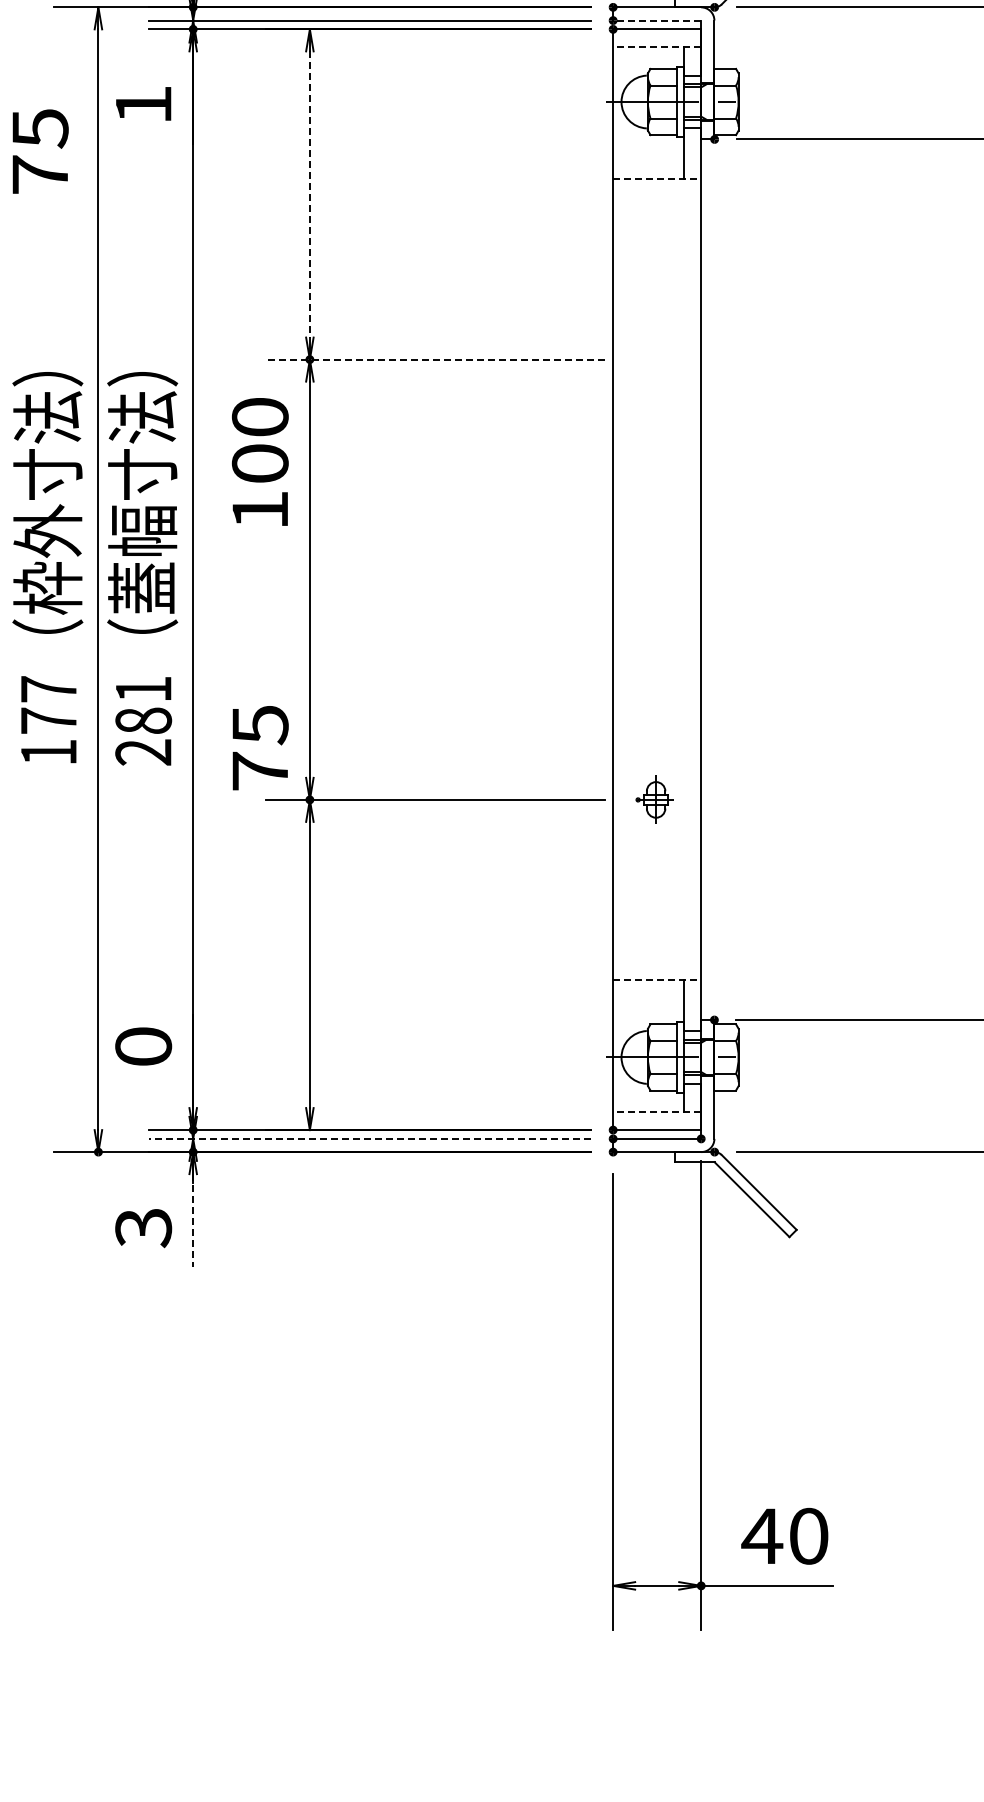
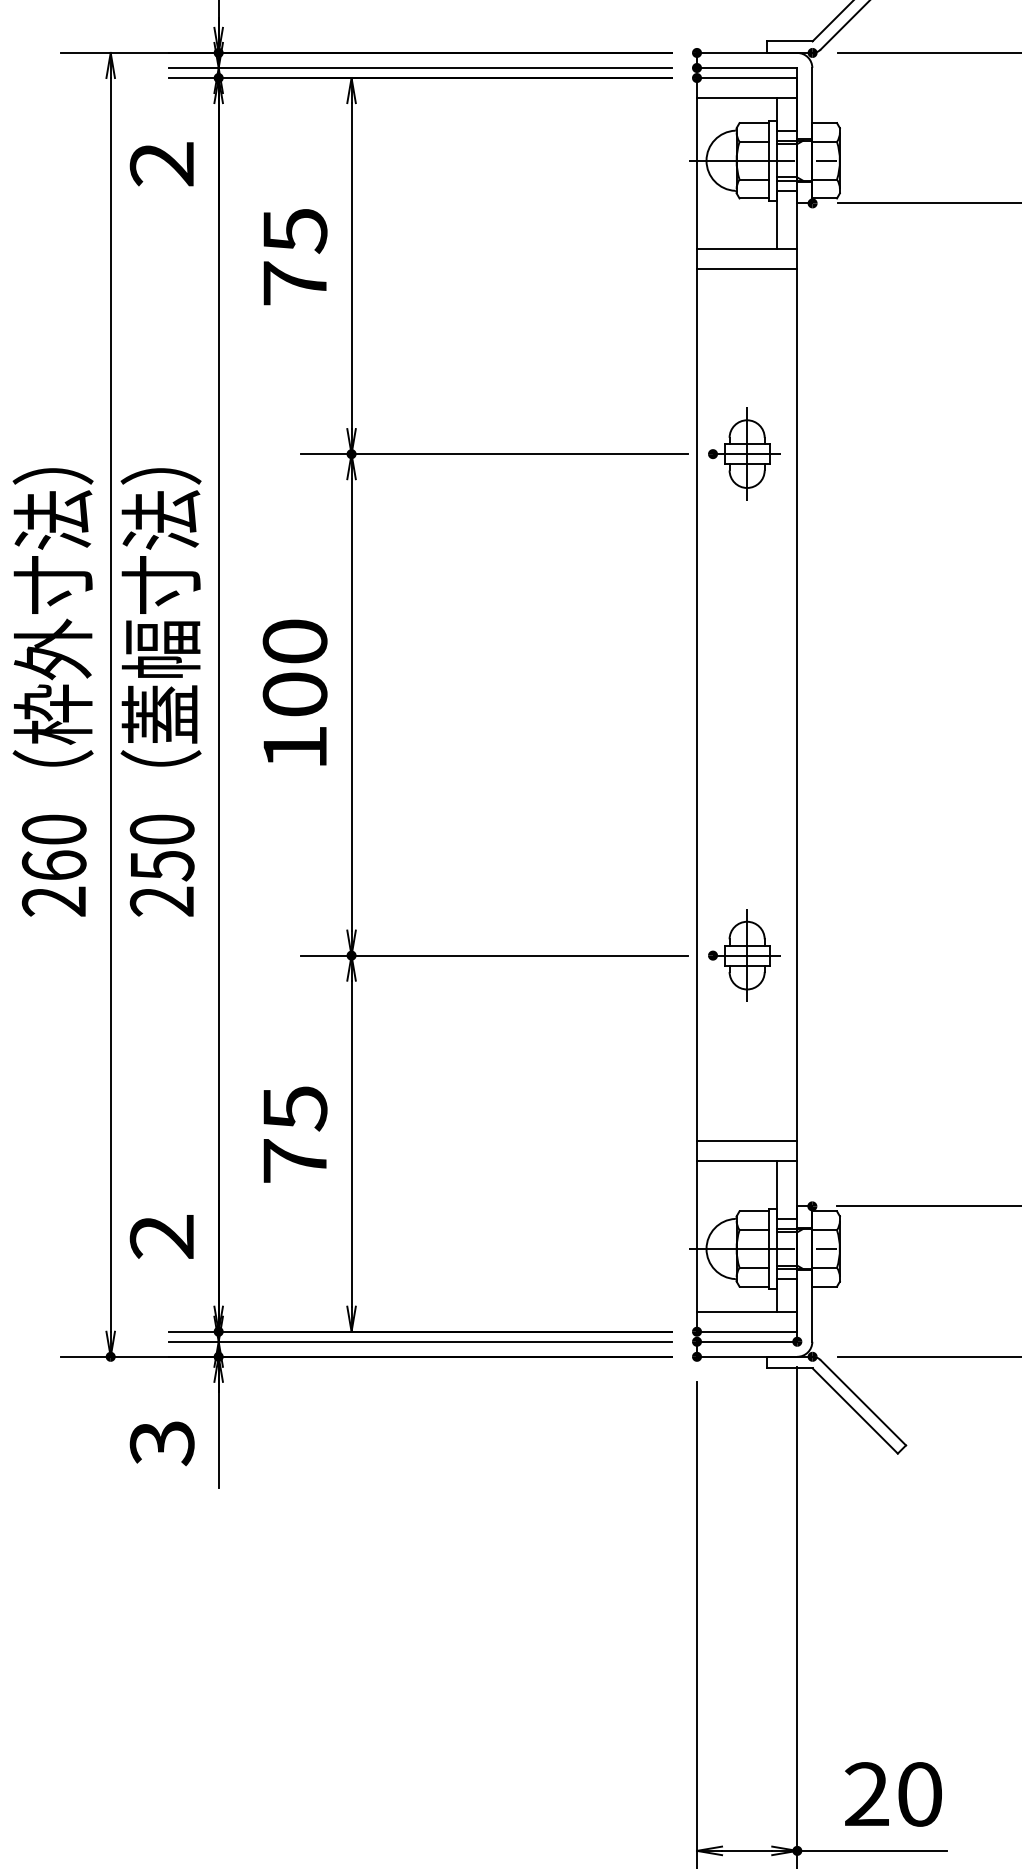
line: (656, 20) -> (746, 67), dashed -> solid
line: (656, 46) -> (746, 97), dashed -> solid
text: (143, 104) -> (162, 163), 1 -> 2
text: (40, 151) -> (295, 256), moved
line: (657, 179) -> (747, 249), dashed -> solid
line: (309, 194) -> (351, 266), dashed -> solid
line: (657, 196) -> (747, 268), added
line: (435, 359) -> (494, 454), dashed -> solid
part: (654, 359) -> (744, 454), added
text: (260, 461) -> (295, 692), moved
text: (143, 705) -> (162, 848), 281 -> 250
text: (48, 720) -> (53, 865), 177 -> 260
text: (260, 748) -> (295, 1135), moved
part: (654, 799) -> (744, 955), size x1.67
line: (657, 962) -> (747, 1140), added
line: (657, 980) -> (747, 1161), dashed -> solid
text: (143, 1046) -> (162, 1236), 0 -> 2
line: (656, 1112) -> (746, 1311), dashed -> solid
line: (370, 1138) -> (420, 1341), dashed -> solid
line: (193, 1221) -> (219, 1435), dashed -> solid
text: (762, 1535) -> (867, 1793), 40 -> 20

